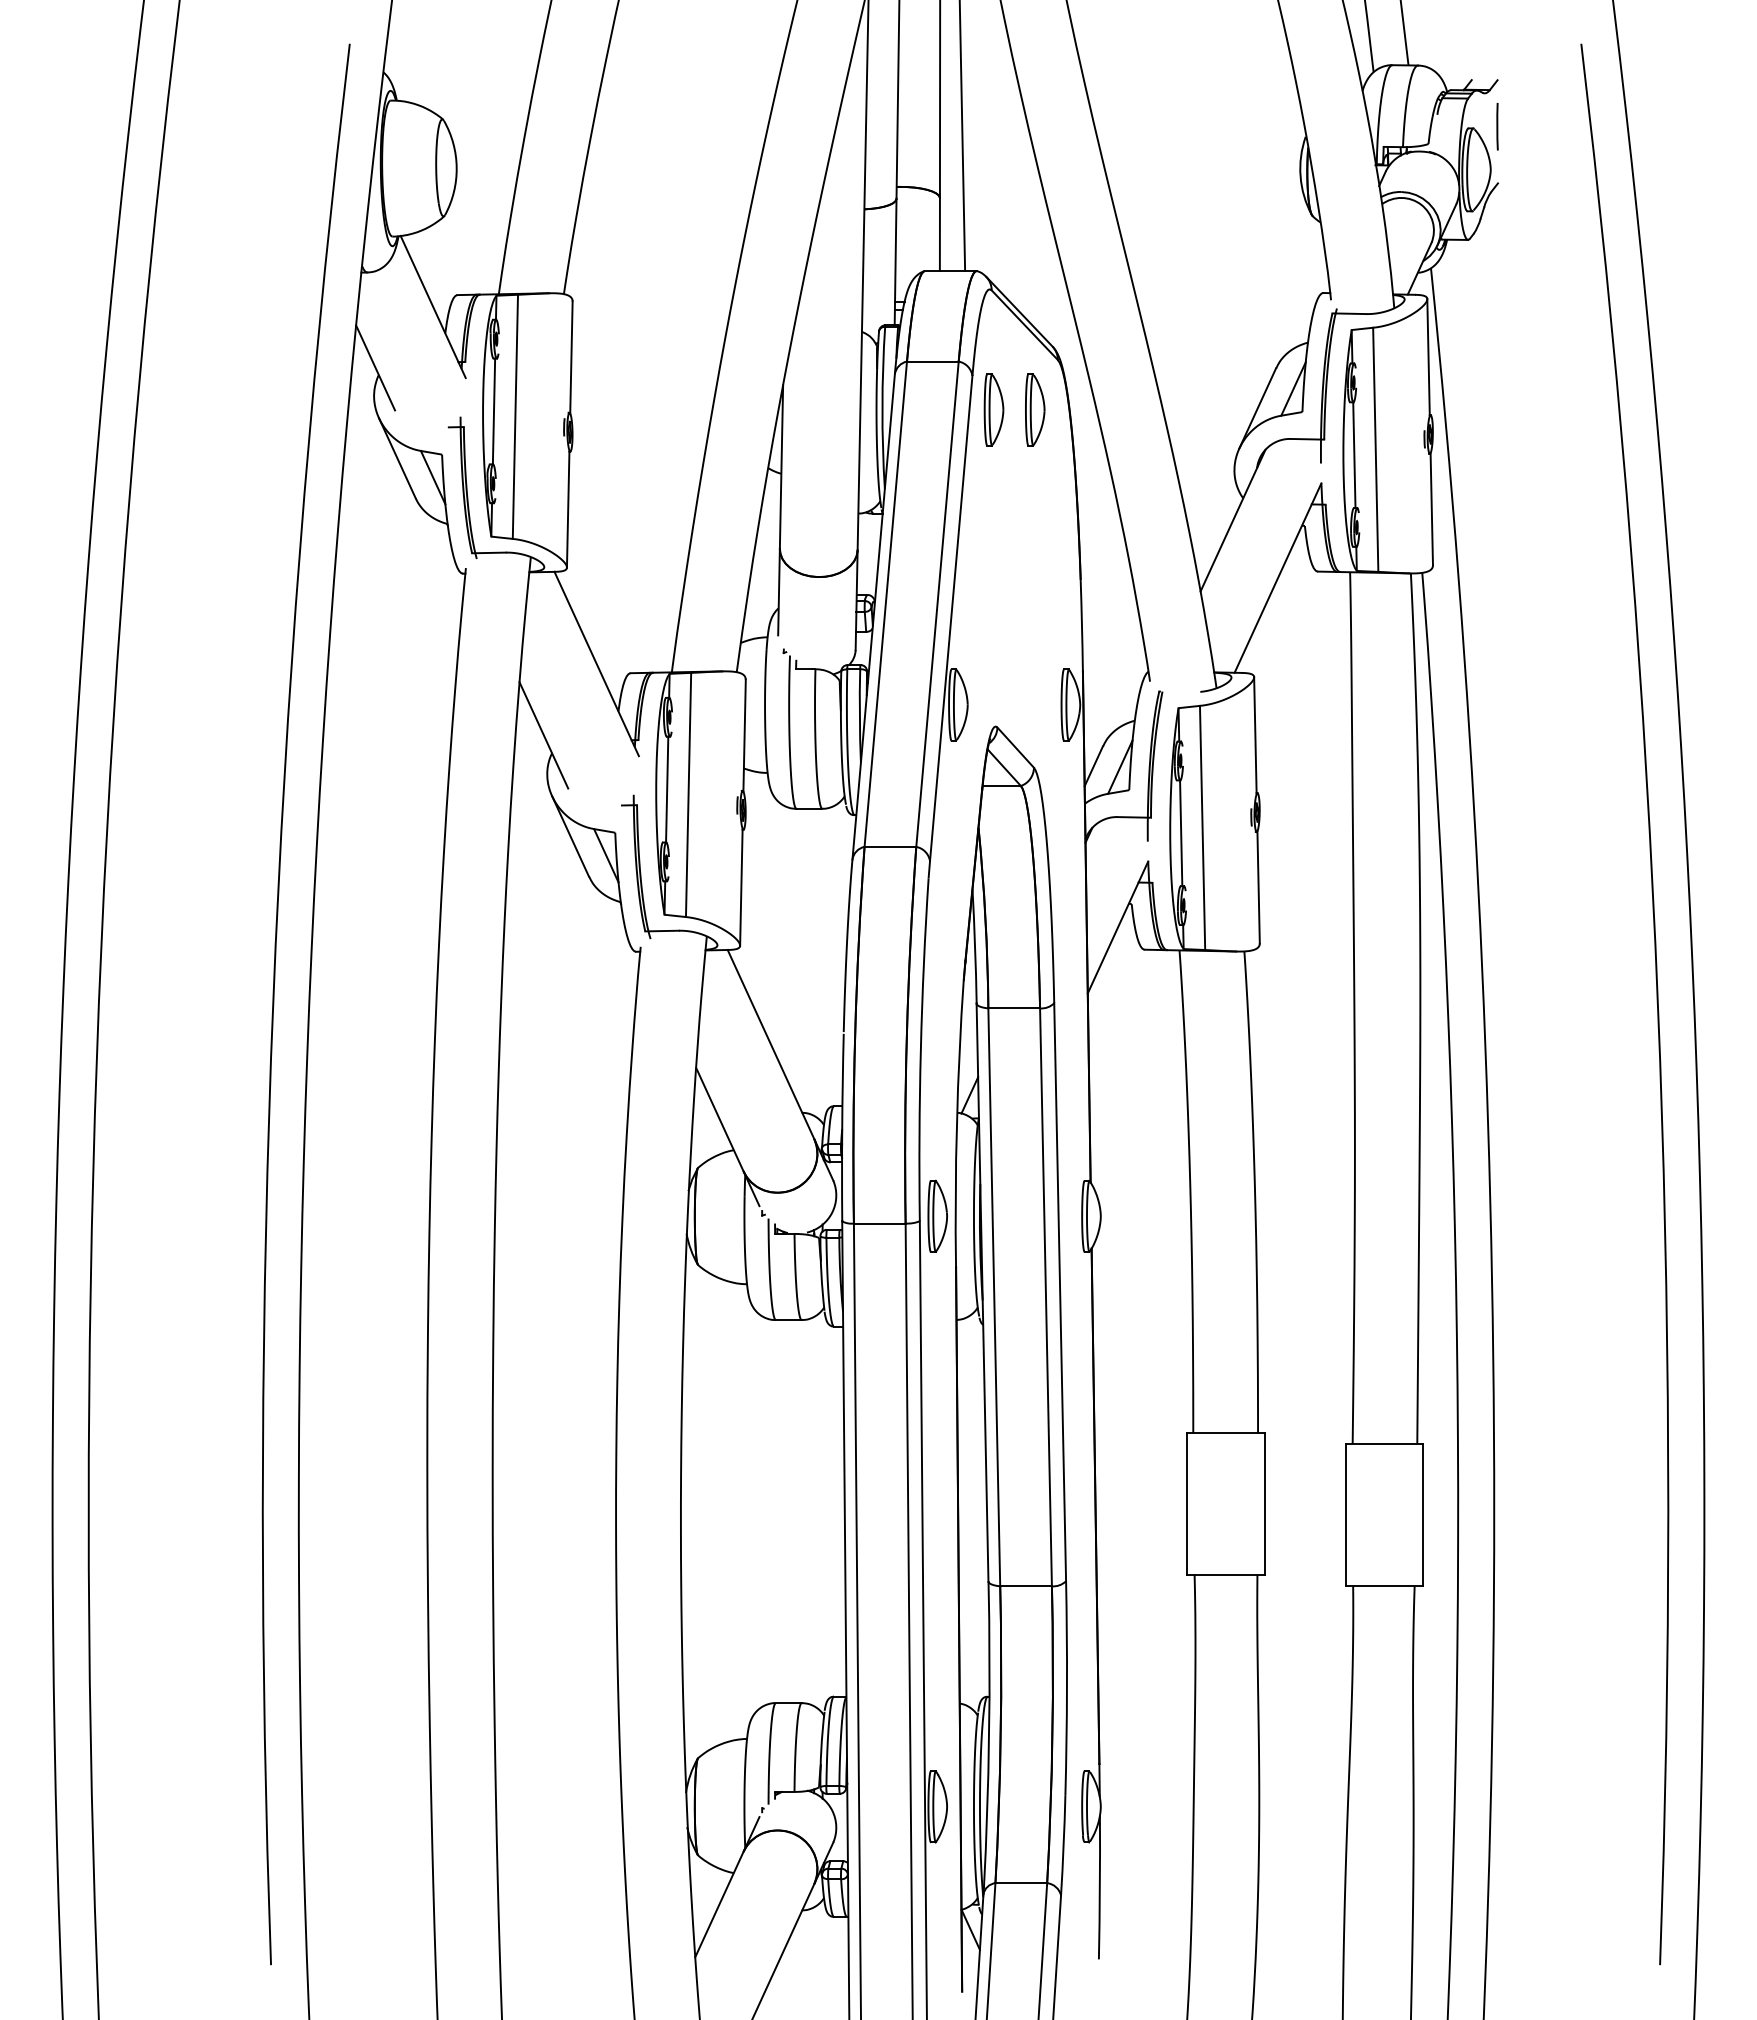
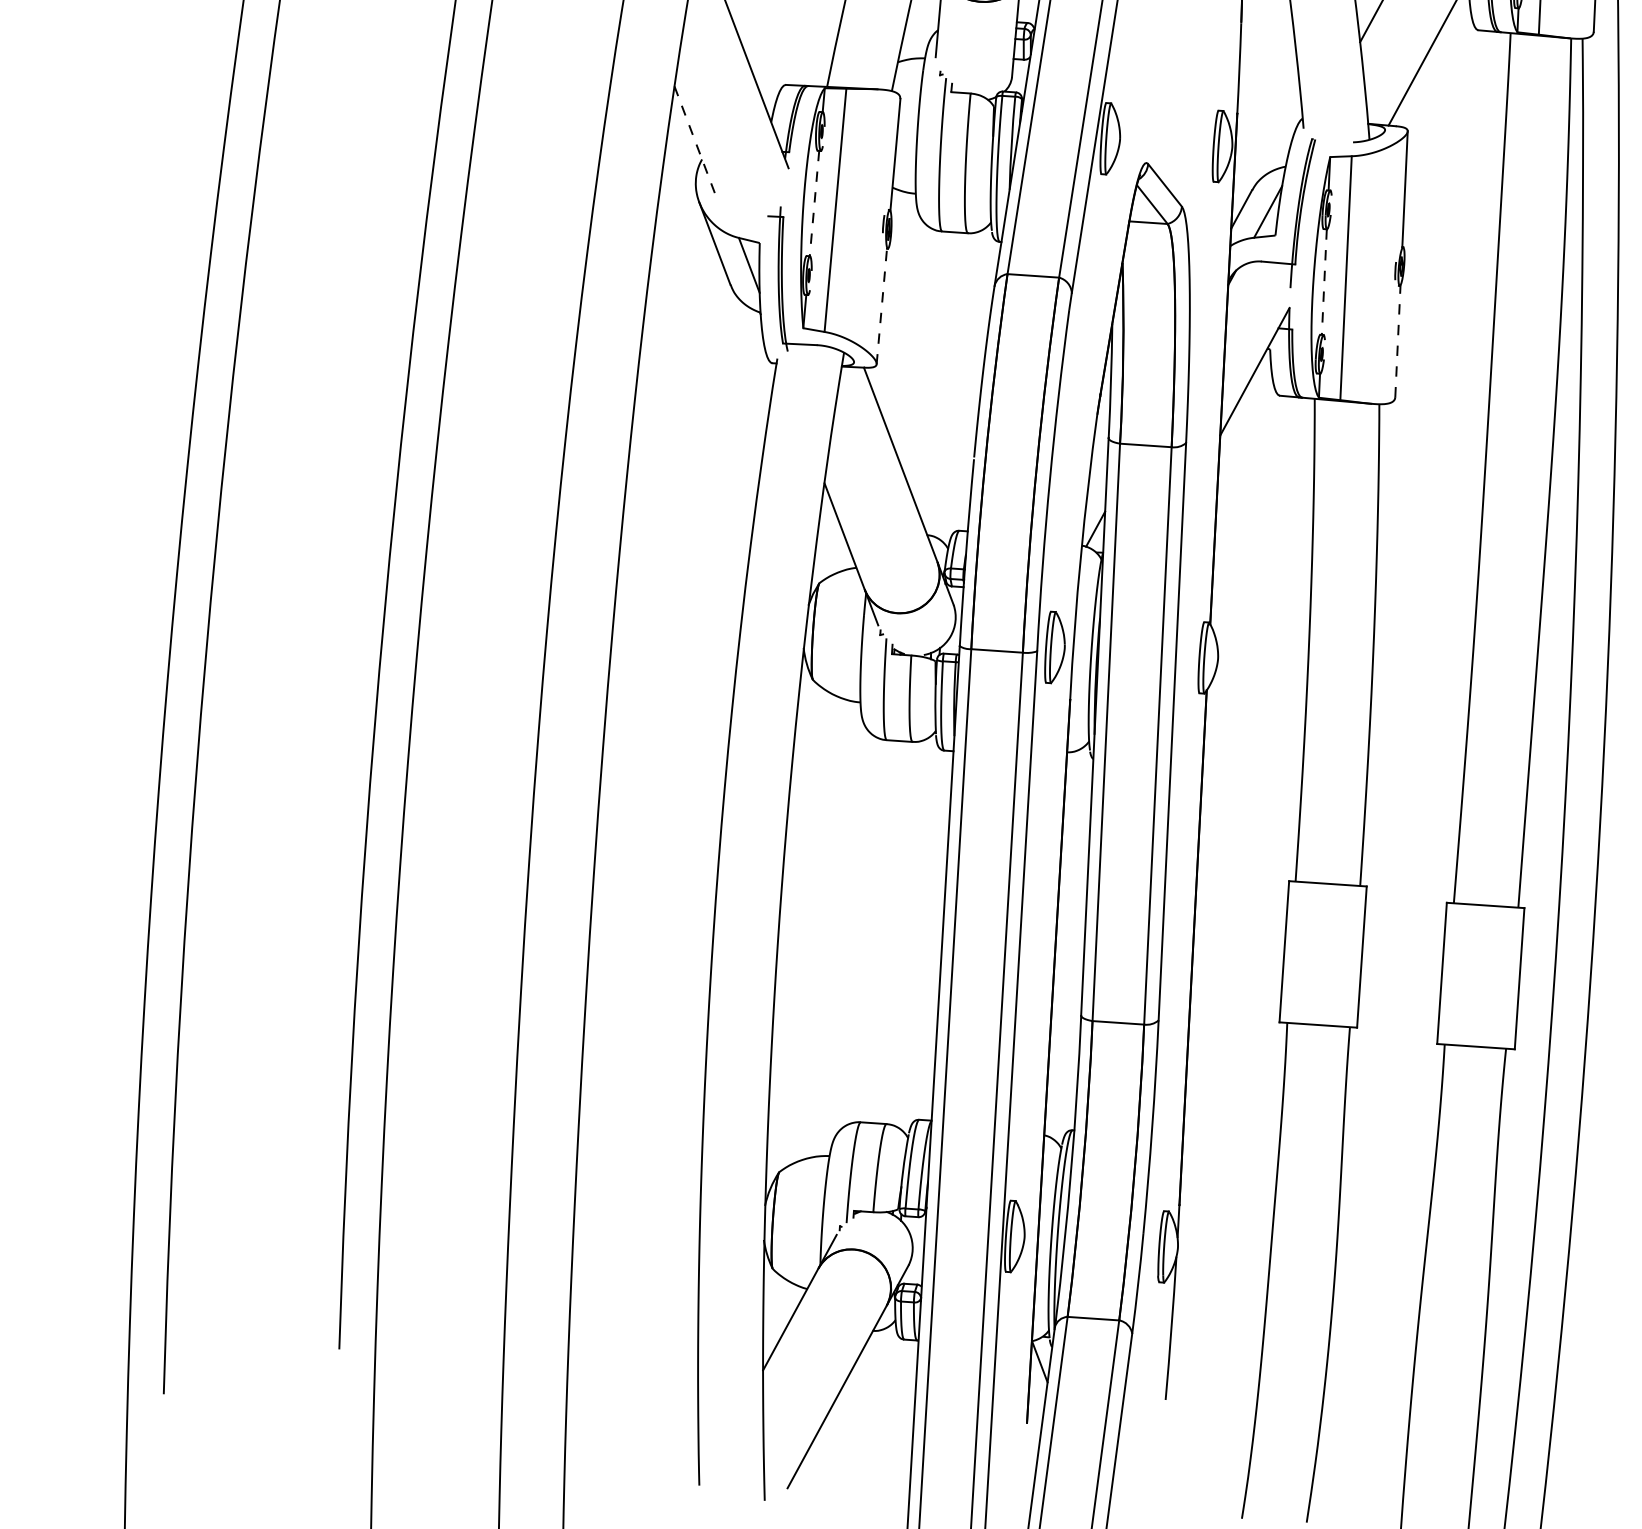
line: (544, 735) -> (695, 141), solid -> dashed
line: (667, 789) -> (814, 203), solid -> dashed
line: (1181, 833) -> (1324, 282), solid -> dashed
line: (1258, 886) -> (1397, 340), solid -> dashed
line: (741, 887) -> (881, 306), solid -> dashed

